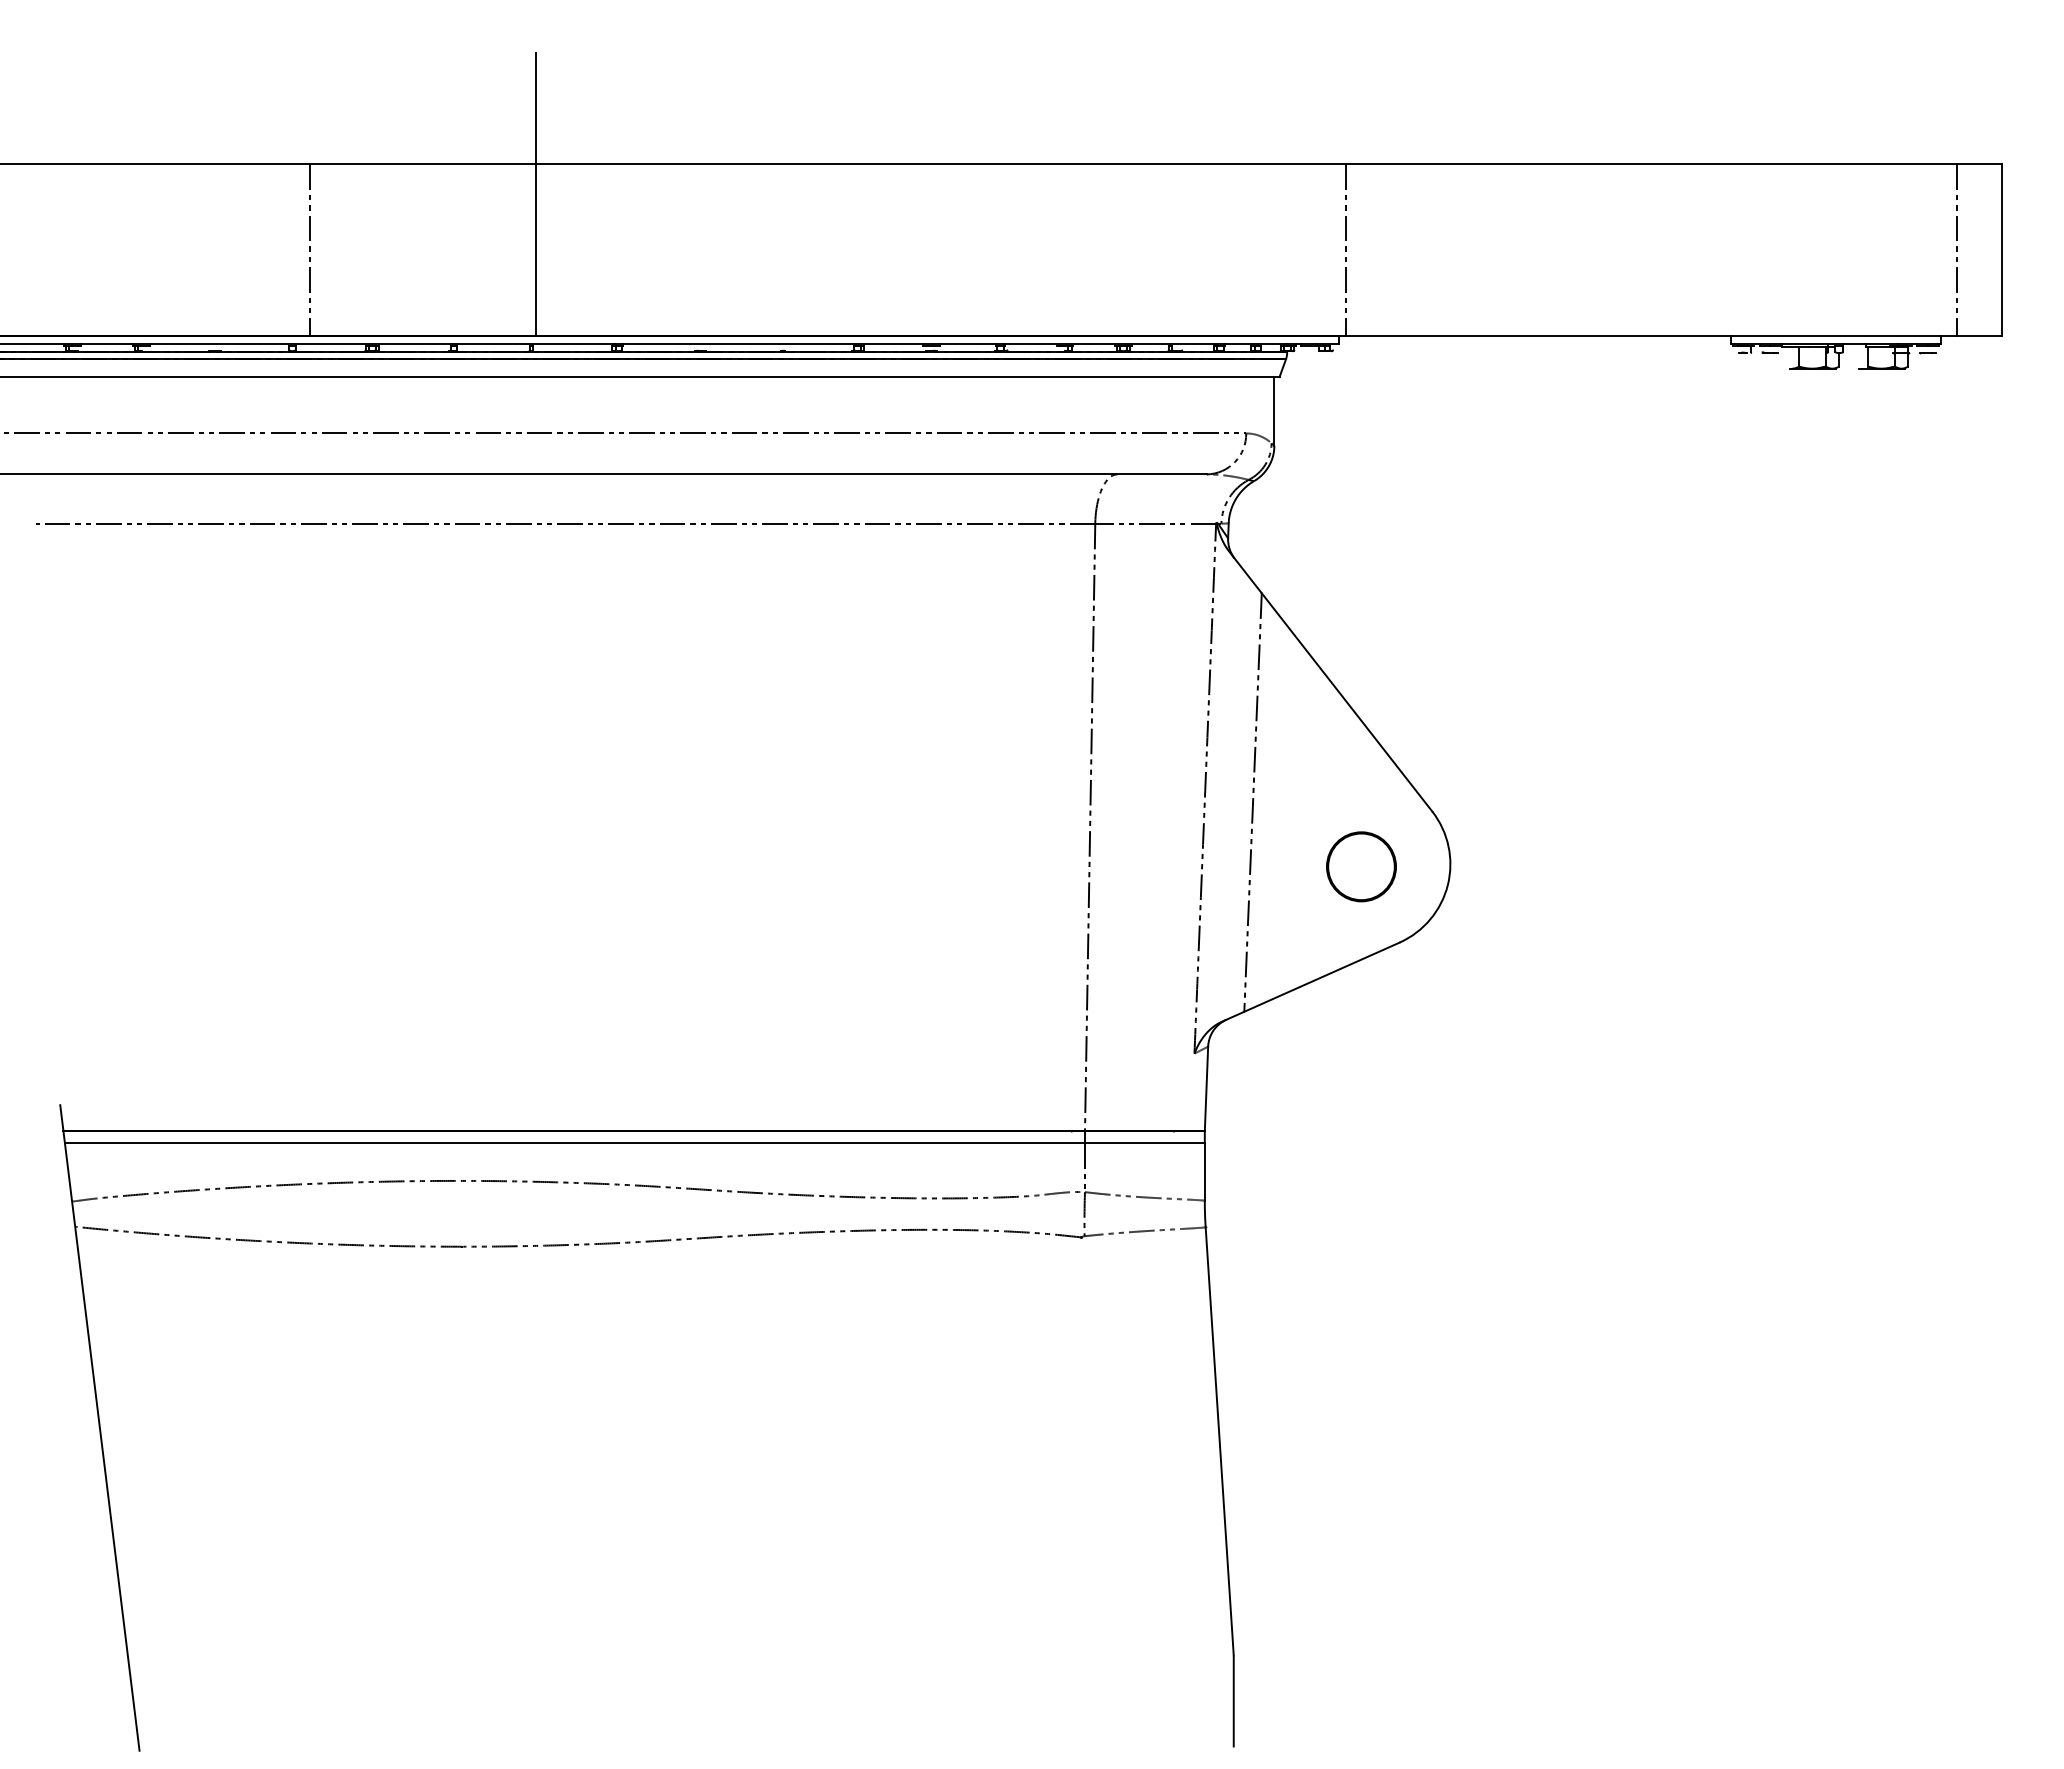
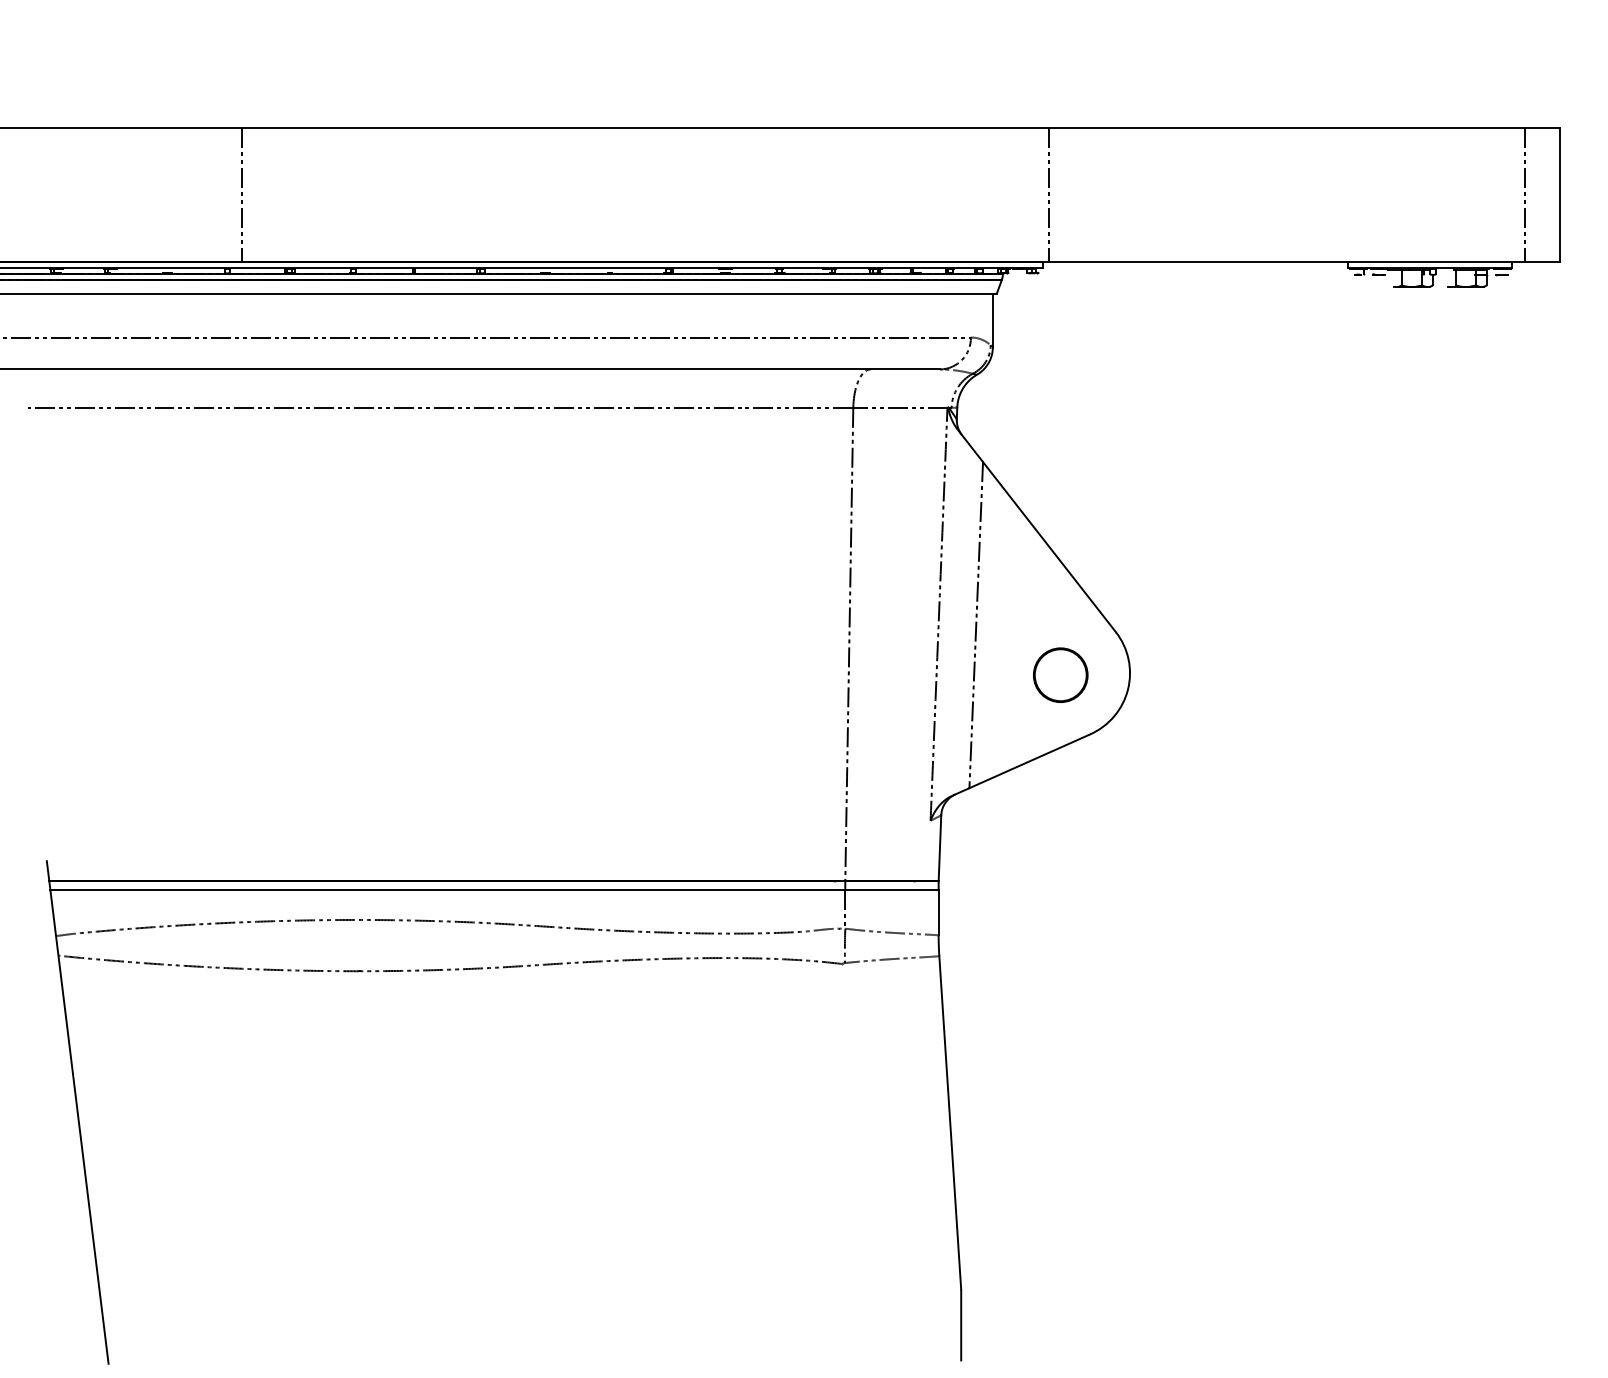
line: (536, 194) -> (417, 151), removed

